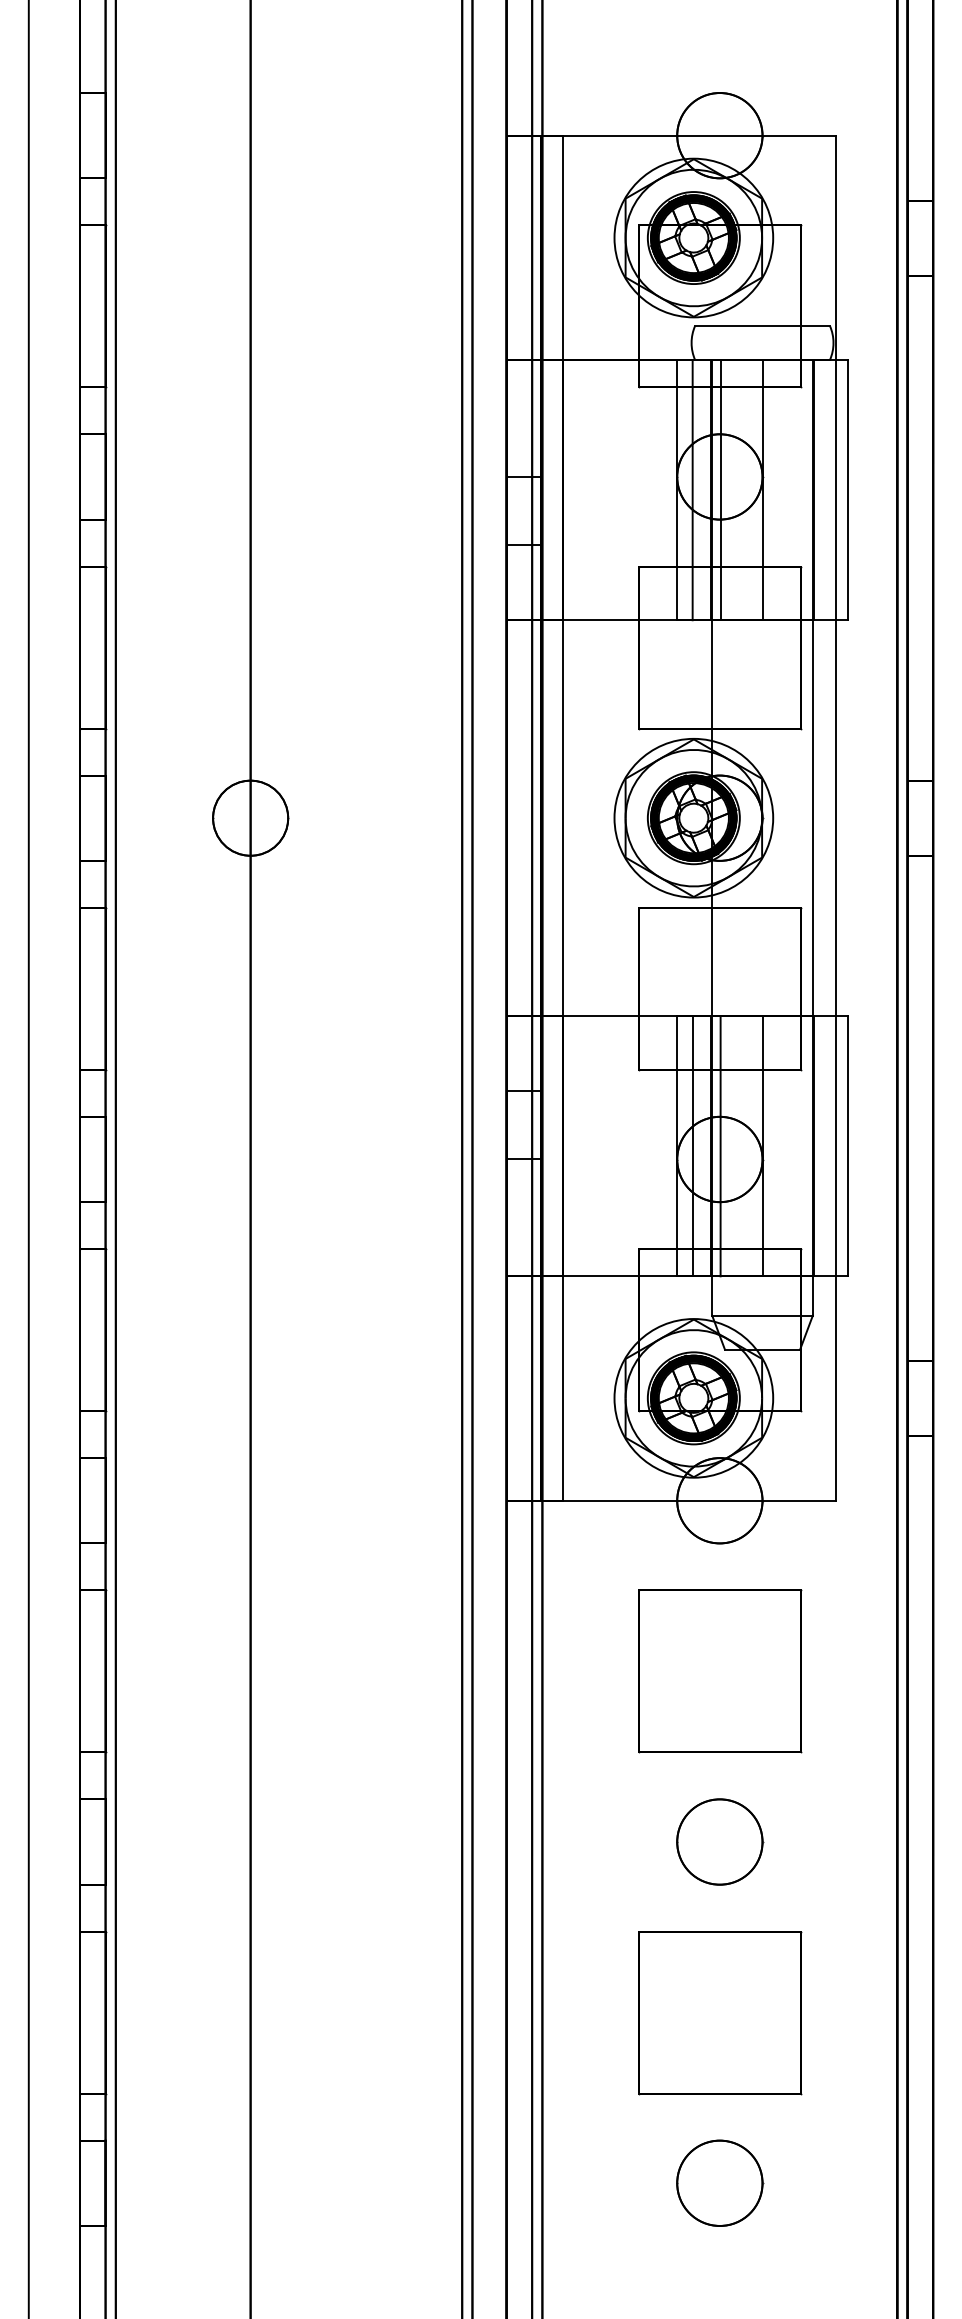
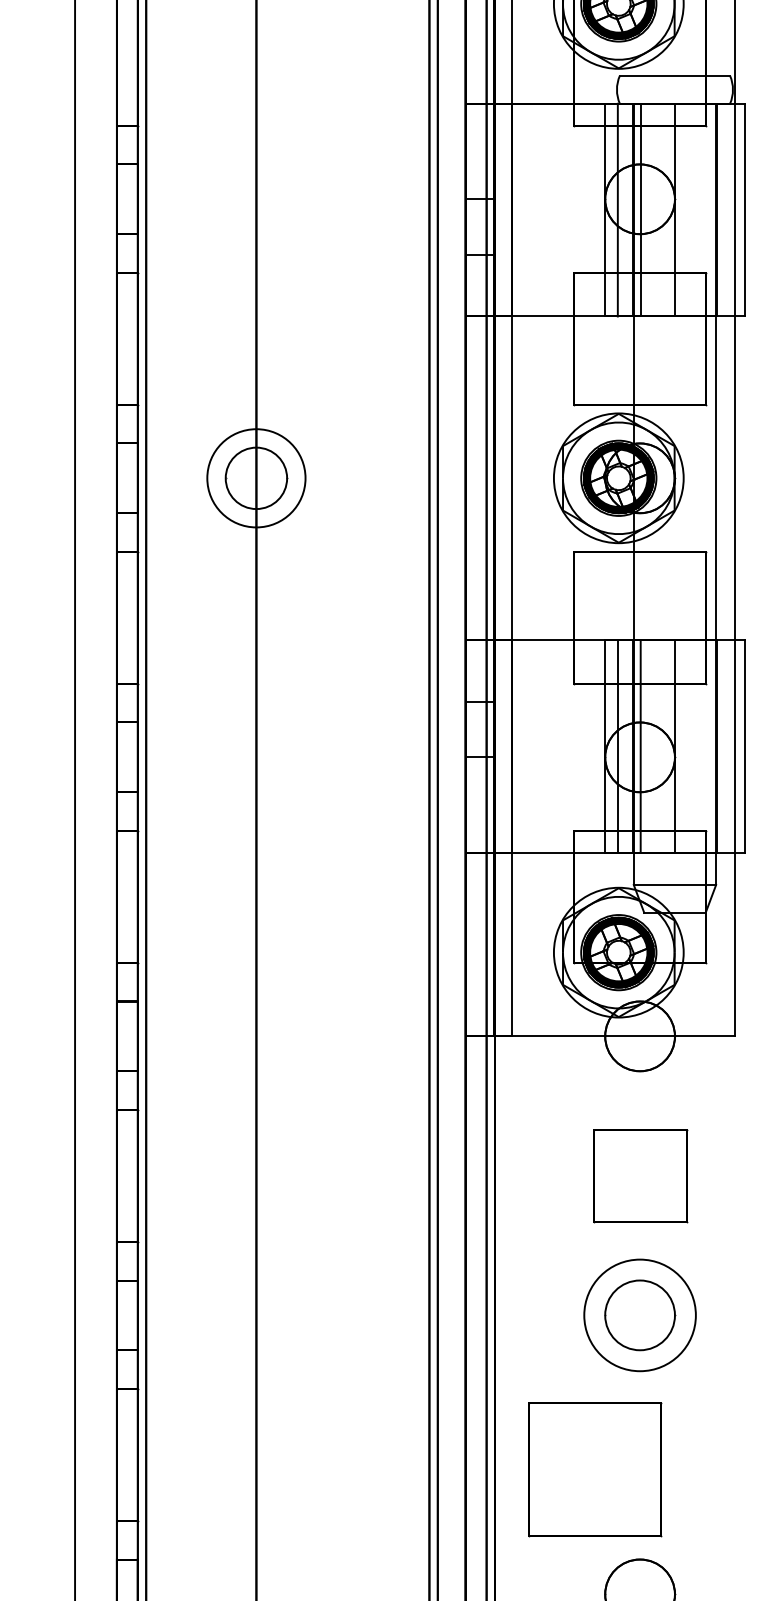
circle: (250, 817) -> (256, 477), size x1.6
part: (720, 1671) -> (640, 1175), size x0.7
circle: (719, 1841) -> (639, 1314), size x1.6
part: (720, 2013) -> (595, 1470), moved

